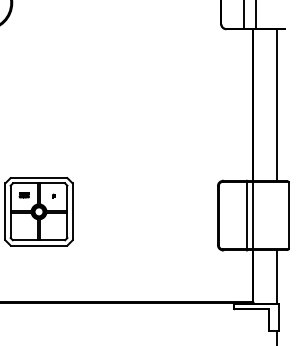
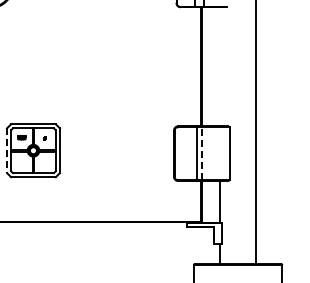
line: (277, 104) -> (220, 66), removed
line: (4, 212) -> (6, 151), solid -> dashed
line: (252, 215) -> (201, 153), solid -> dashed

